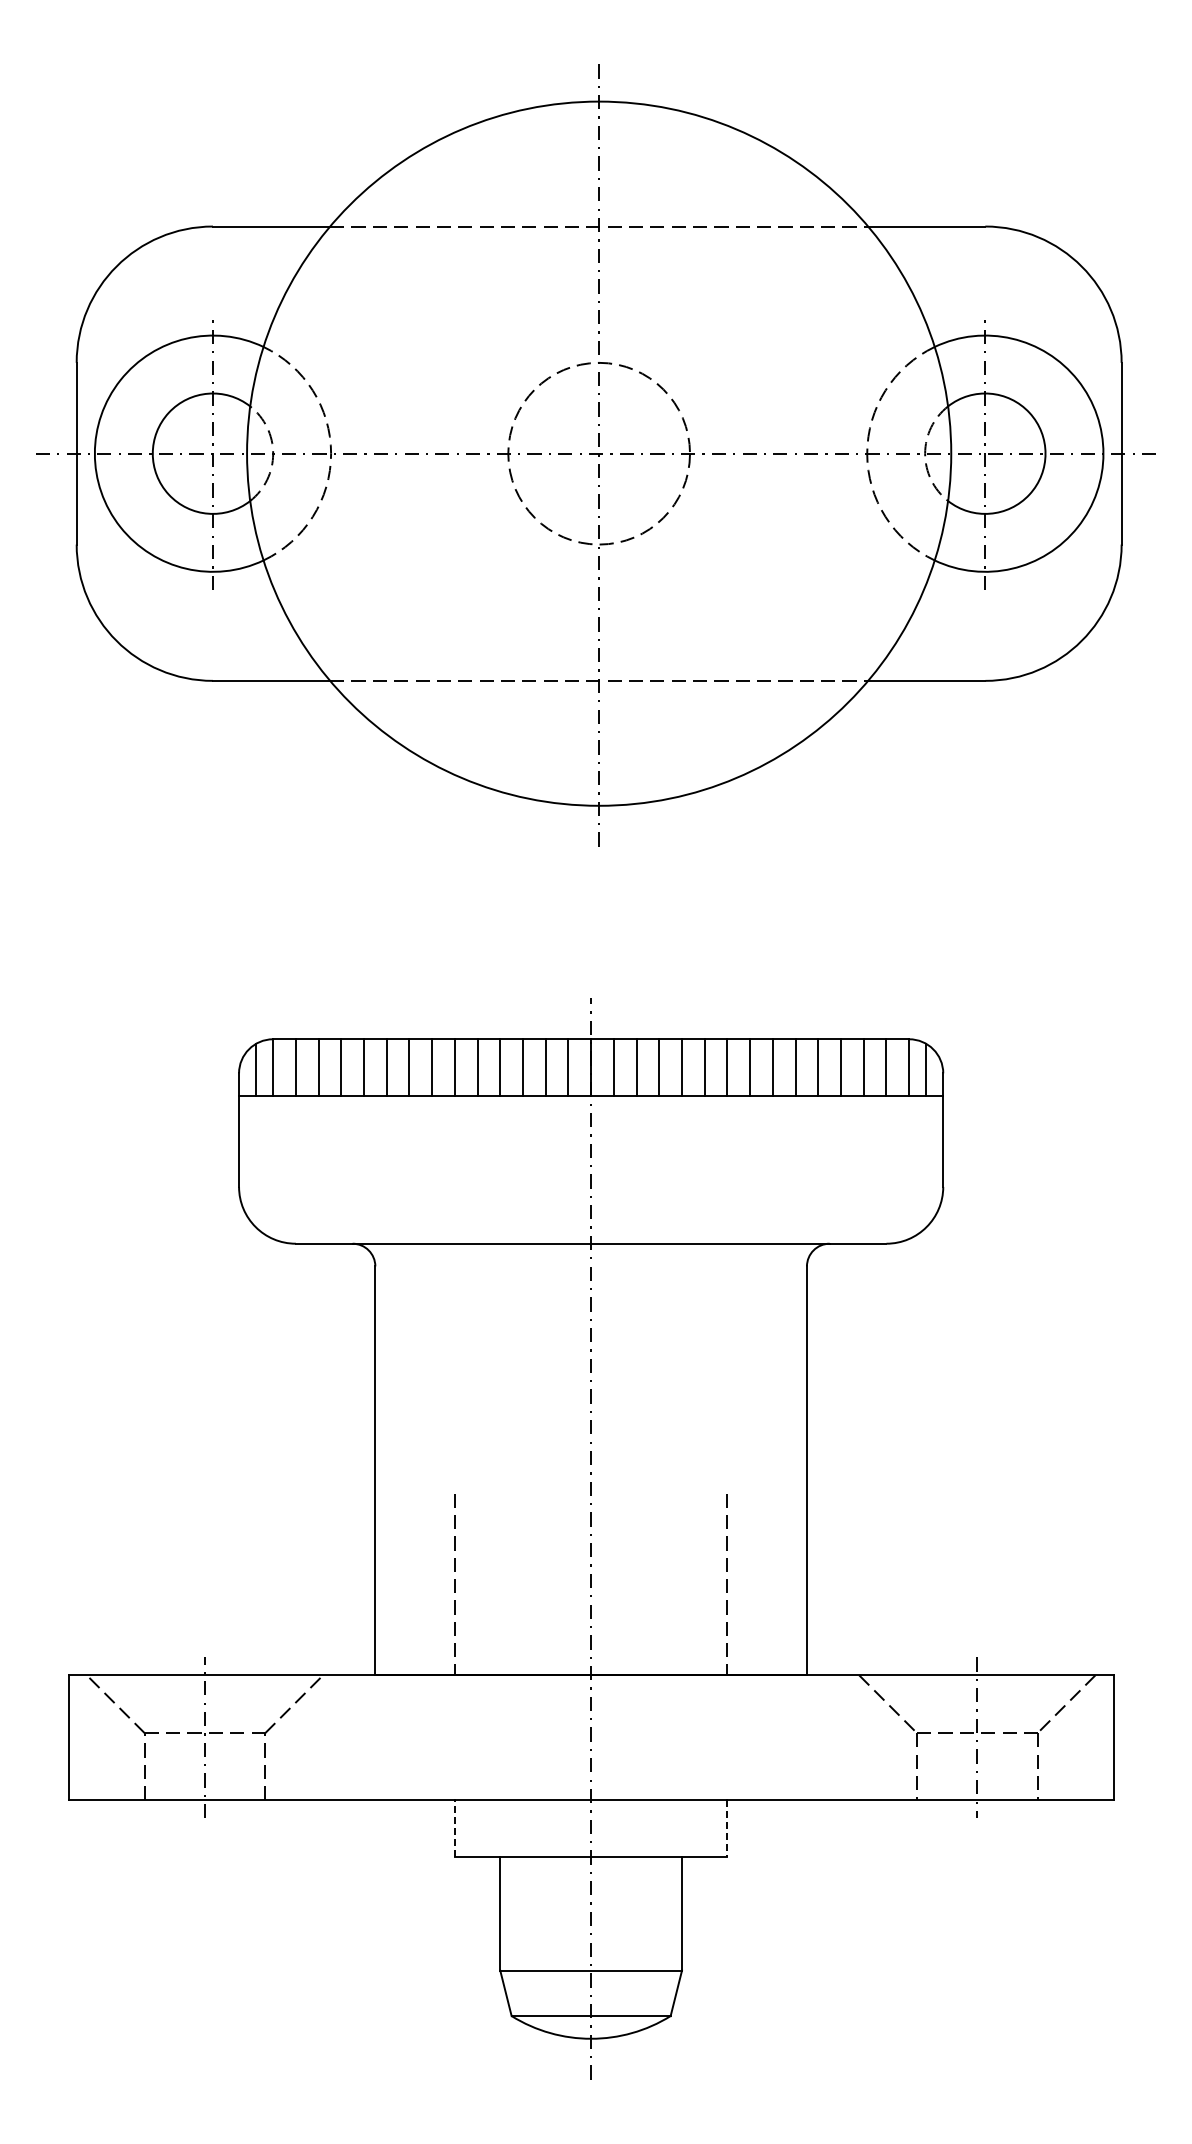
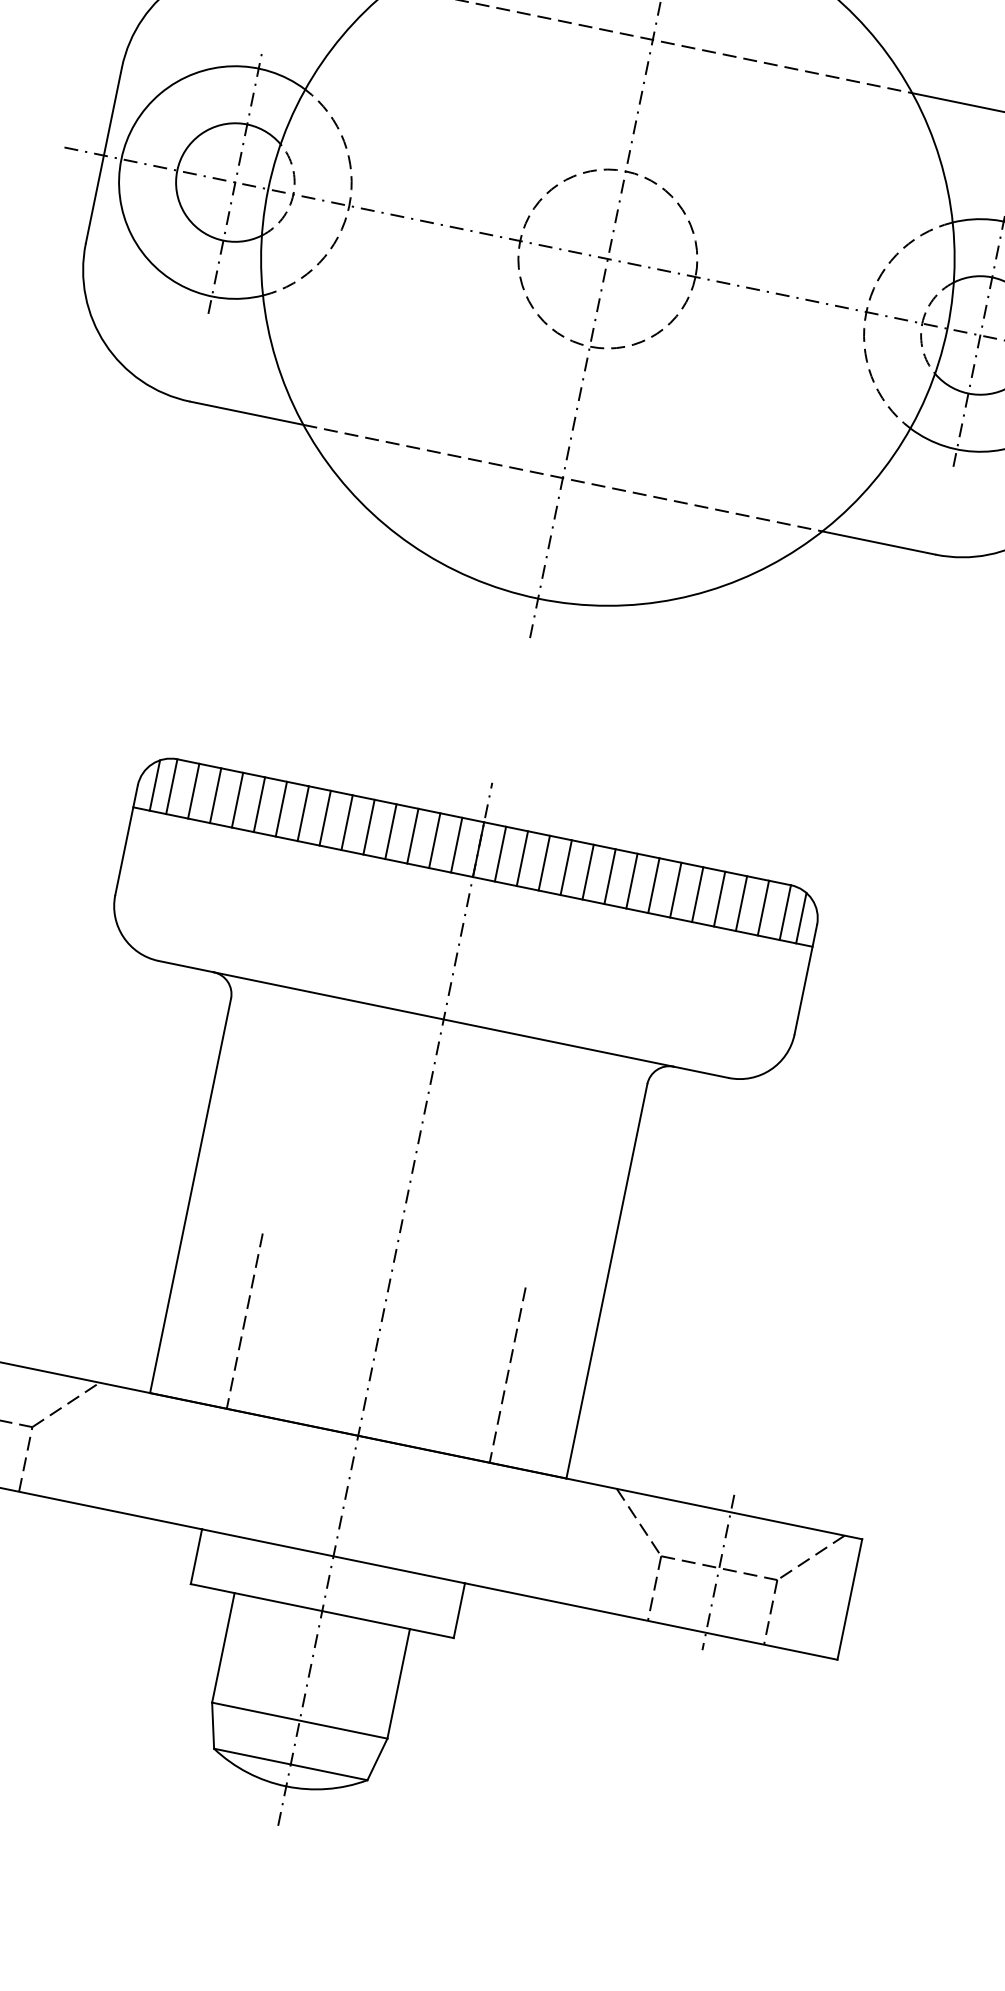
line: (454, 1828) -> (196, 1556), dashed -> solid
line: (727, 1829) -> (459, 1611), dashed -> solid

